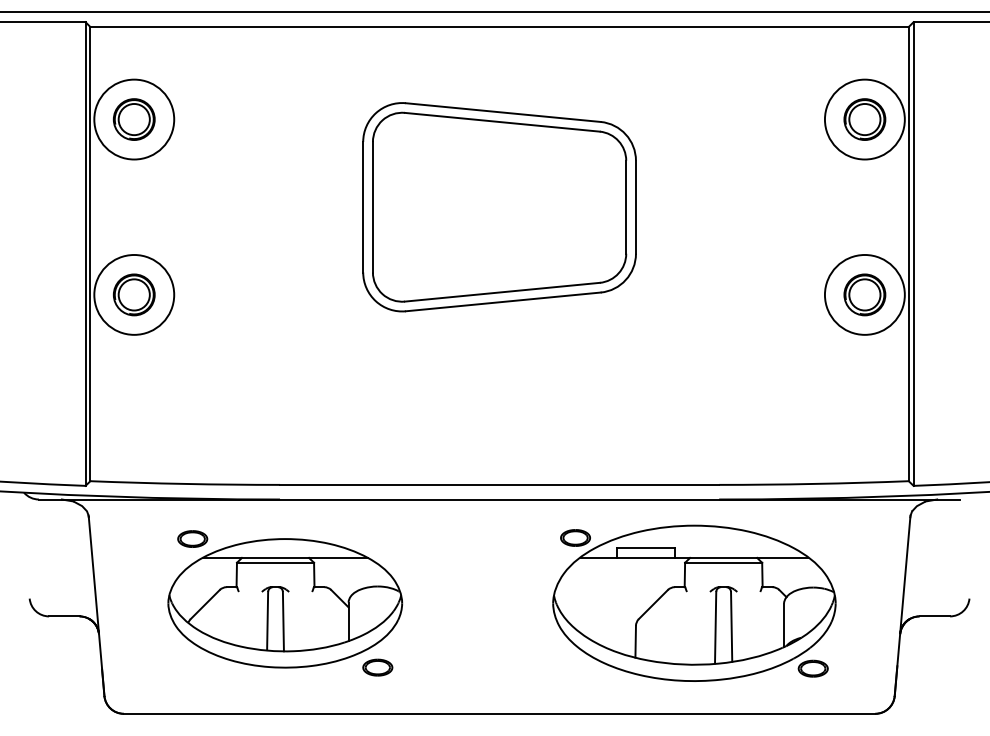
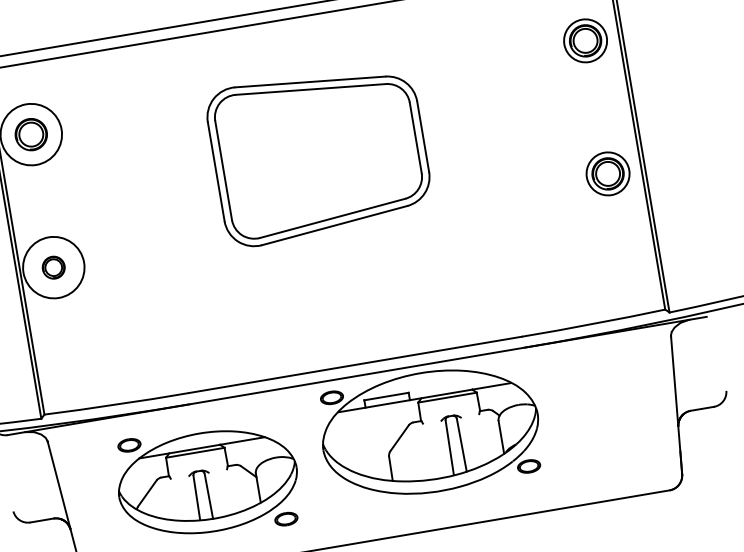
circle: (864, 119) -> (585, 40), size x0.7
part: (133, 294) -> (53, 267), size x0.7
circle: (864, 294) -> (607, 173), size x0.7
part: (694, 602) -> (430, 431), moved

